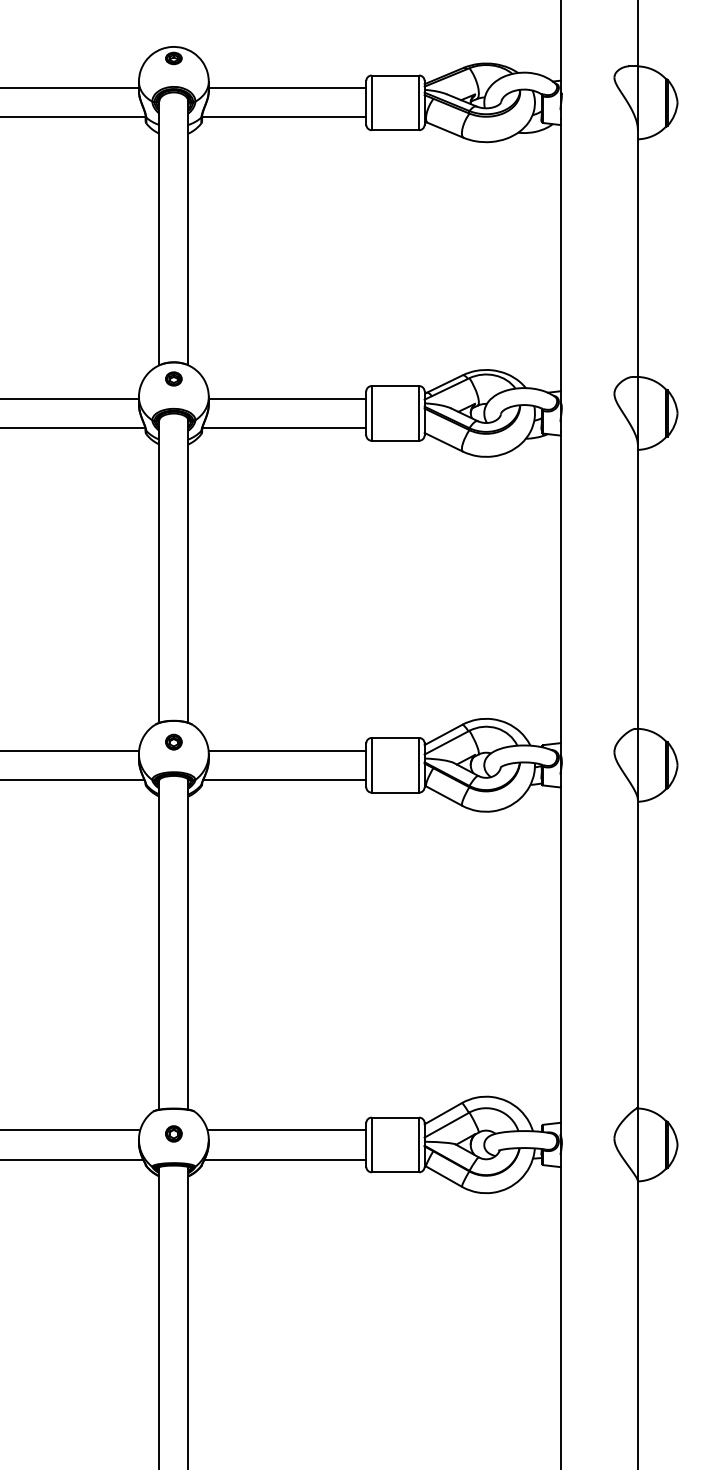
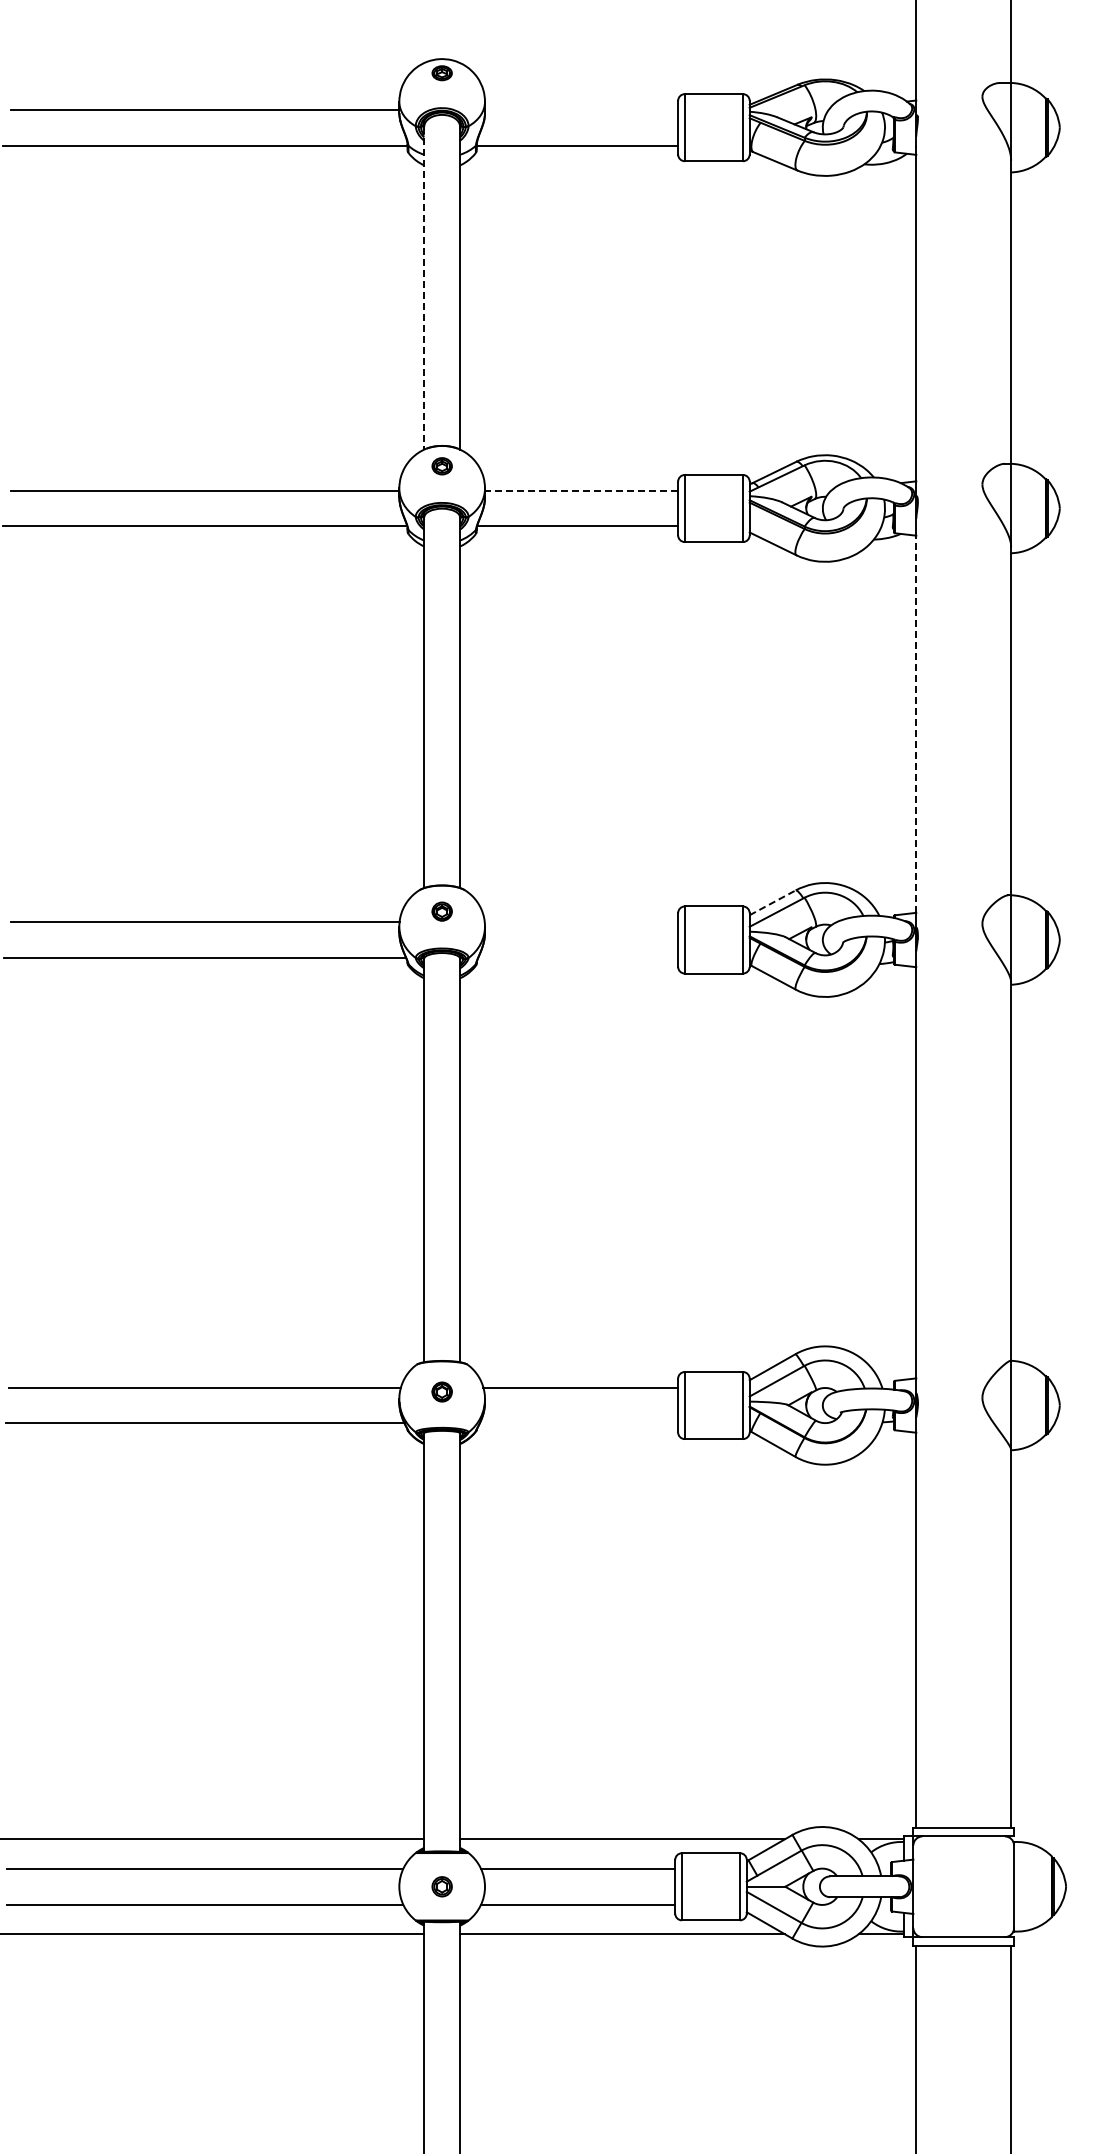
line: (287, 88) -> (581, 109), removed
line: (159, 233) -> (424, 288), solid -> dashed
line: (287, 398) -> (581, 490), solid -> dashed
line: (560, 587) -> (916, 722), solid -> dashed
line: (444, 734) -> (773, 902), solid -> dashed
line: (287, 751) -> (581, 922), removed
line: (285, 779) -> (578, 957), removed
line: (285, 1159) -> (578, 1423), removed

